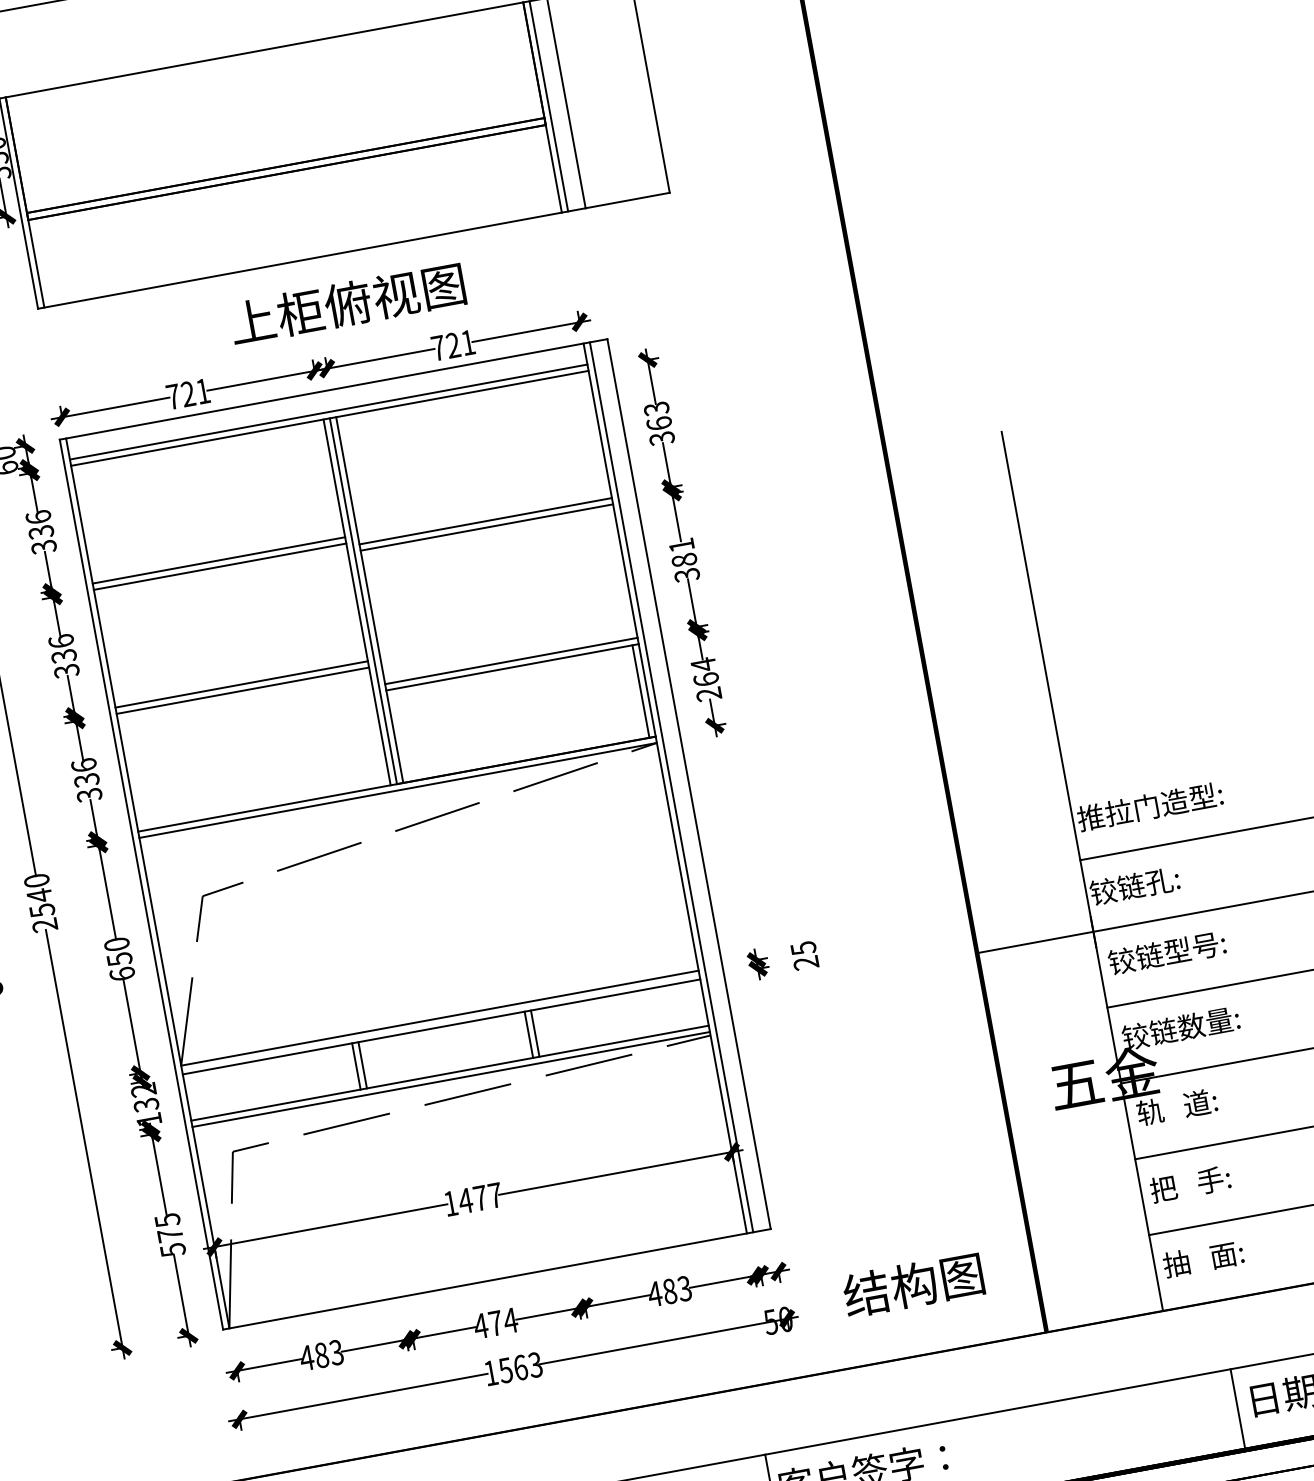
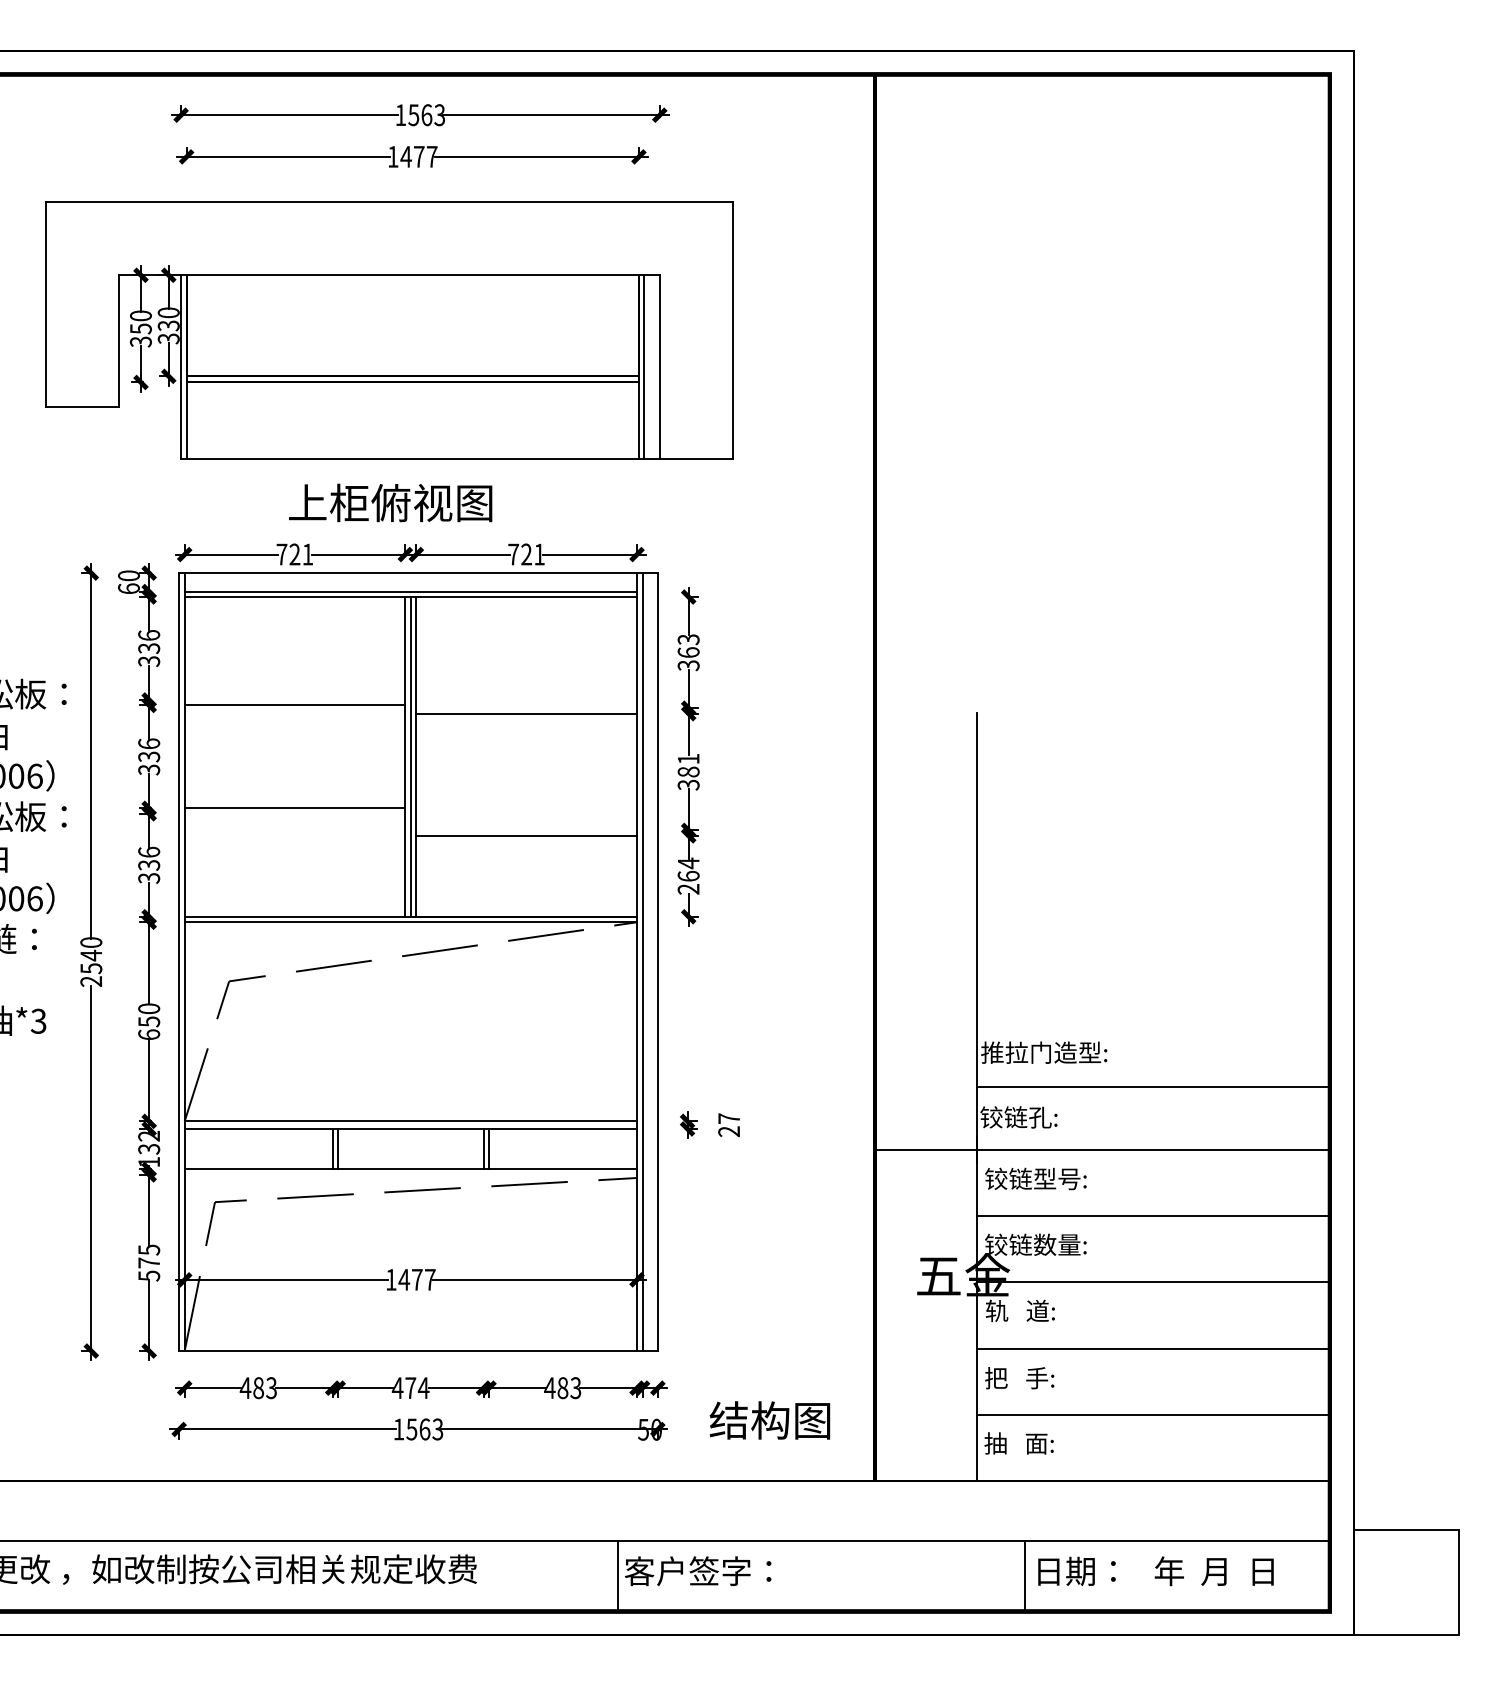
text: (347, 303) -> (390, 502), moved
line: (485, 521) -> (526, 708), removed
line: (218, 560) -> (294, 699), removed
line: (511, 661) -> (526, 830), removed
line: (242, 690) -> (294, 813), removed
line: (640, 690) -> (631, 875), removed
text: (803, 948) -> (729, 1118), 25 -> 27
line: (450, 1079) -> (410, 1174), removed

